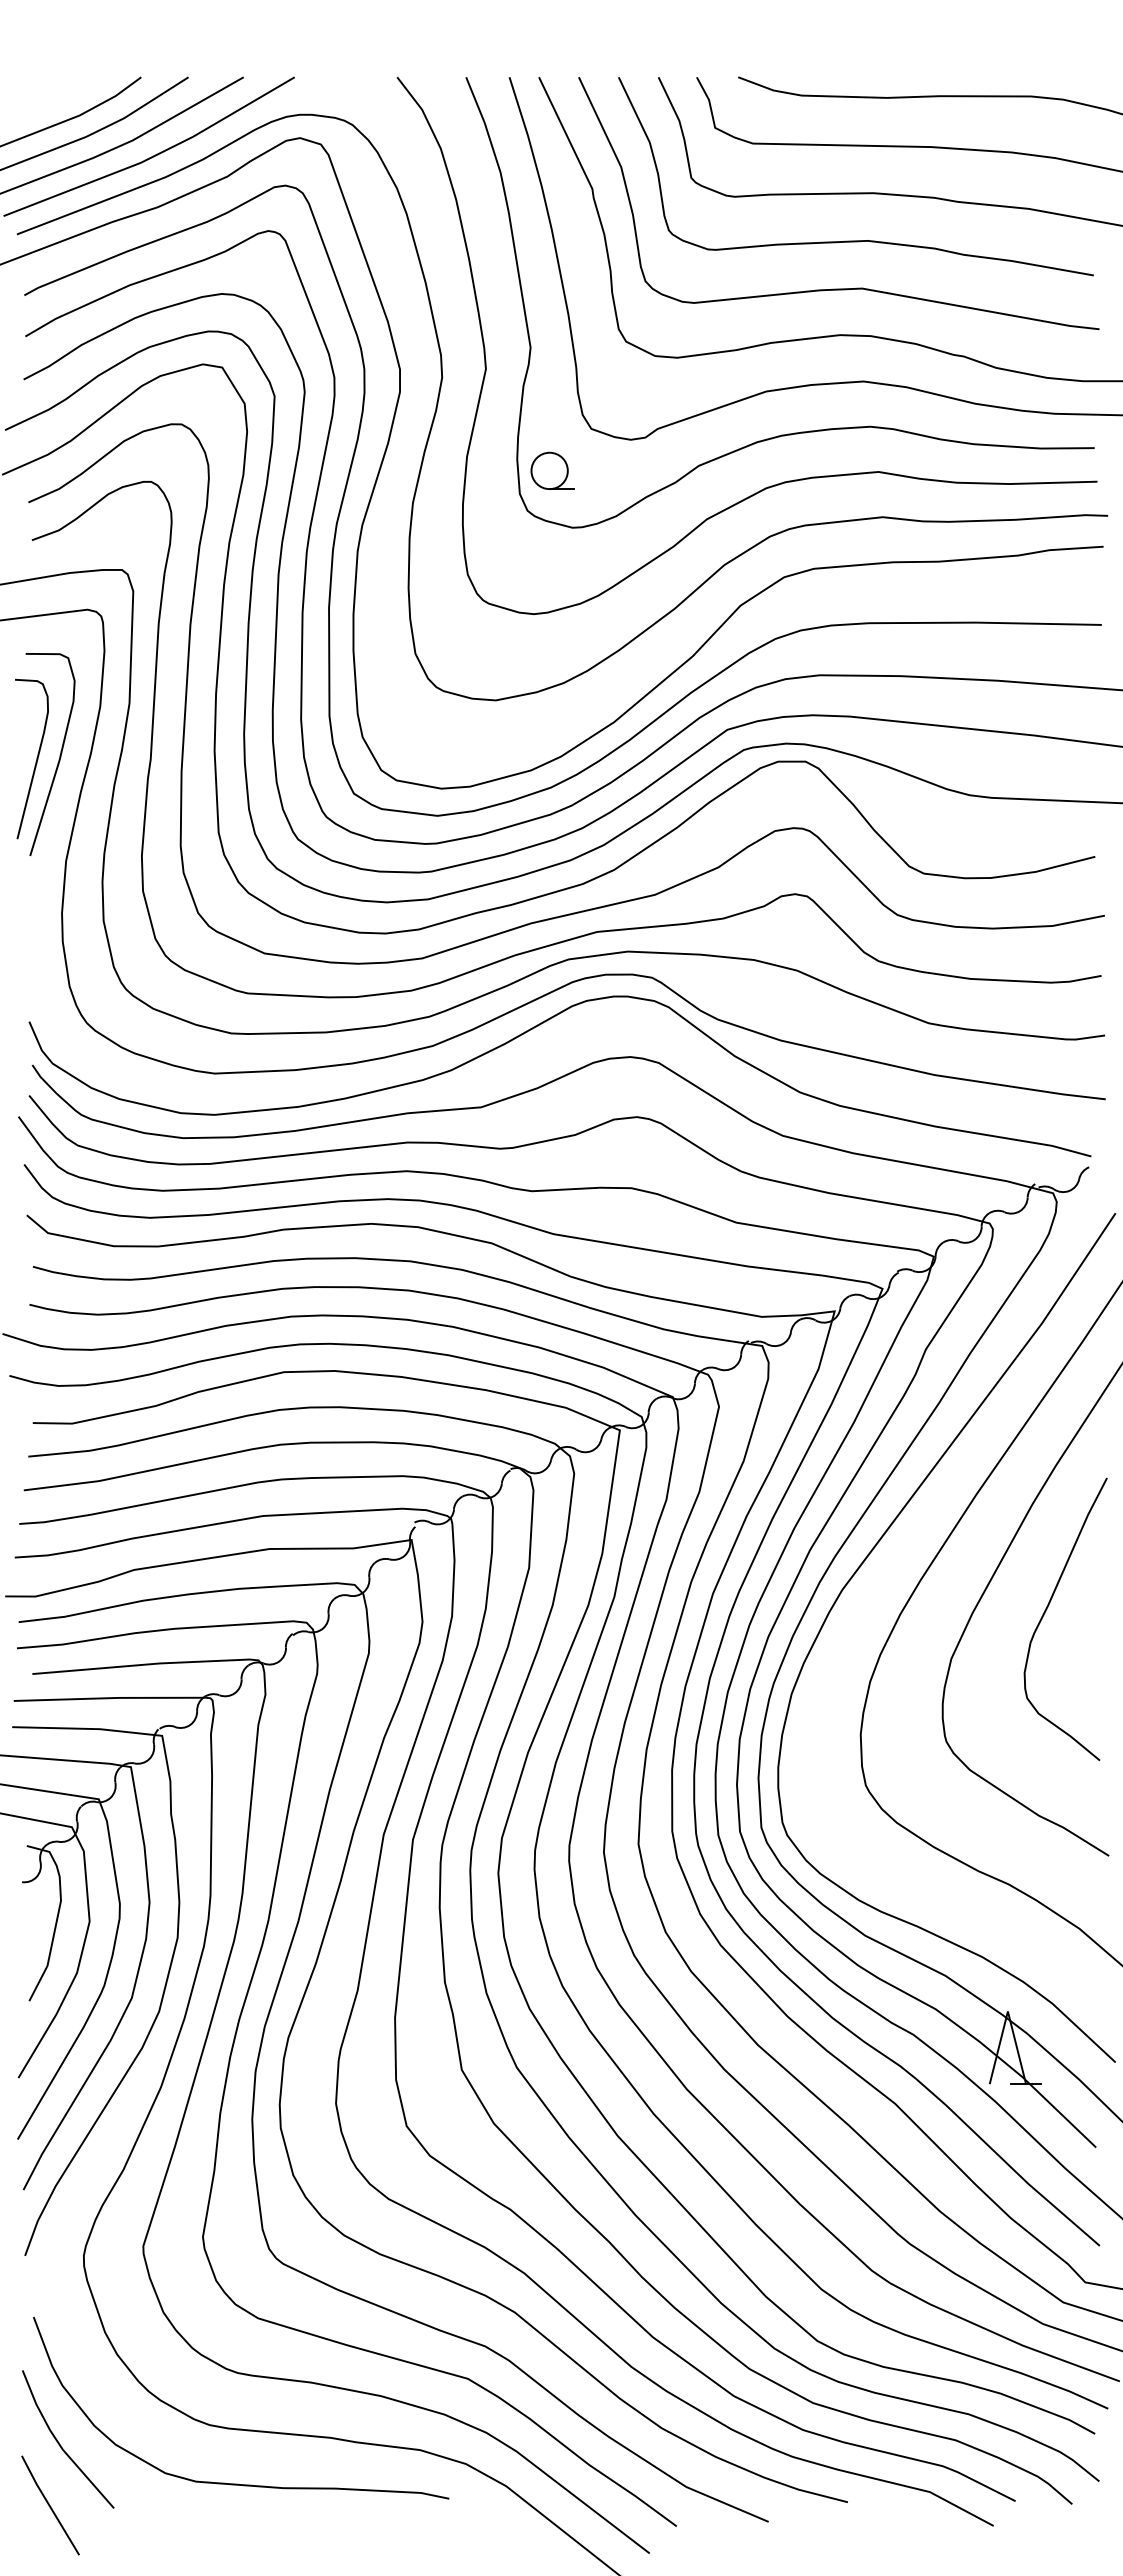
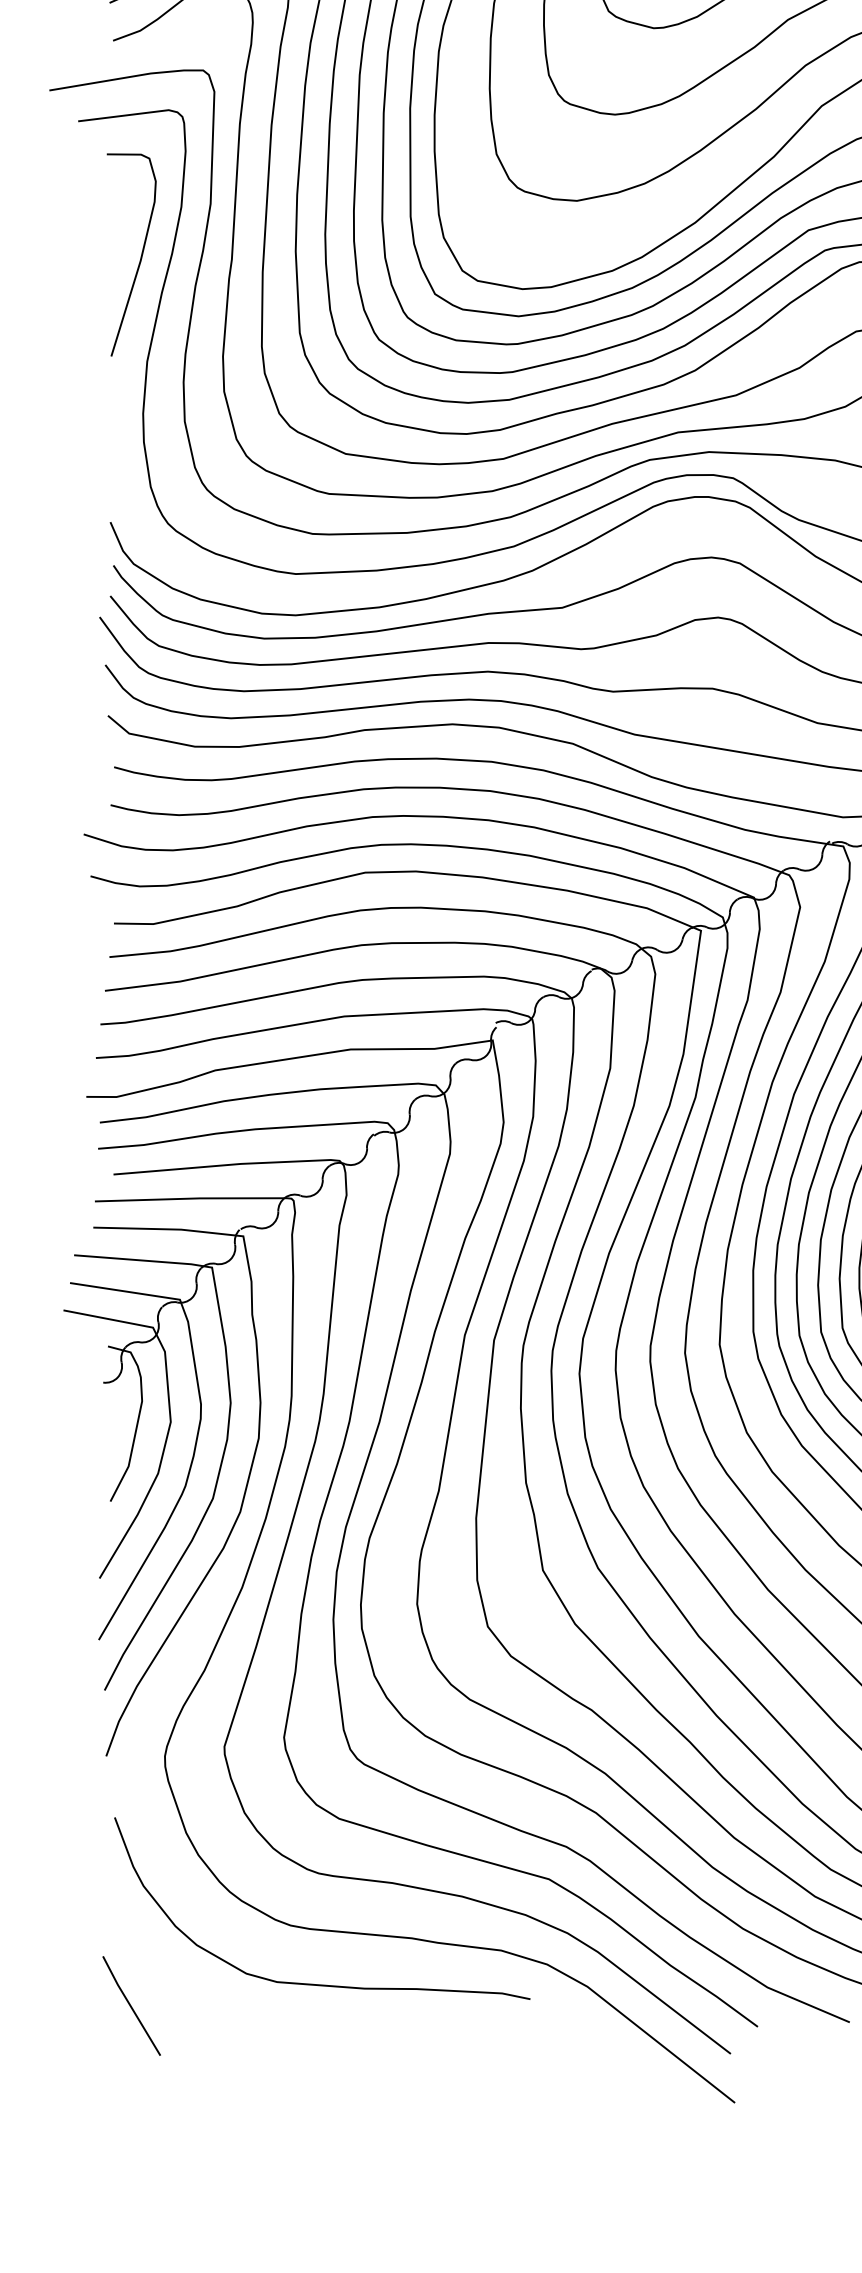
curve: (36, 758) -> (117, 258), removed
line: (61, 2445) -> (142, 1945), removed

